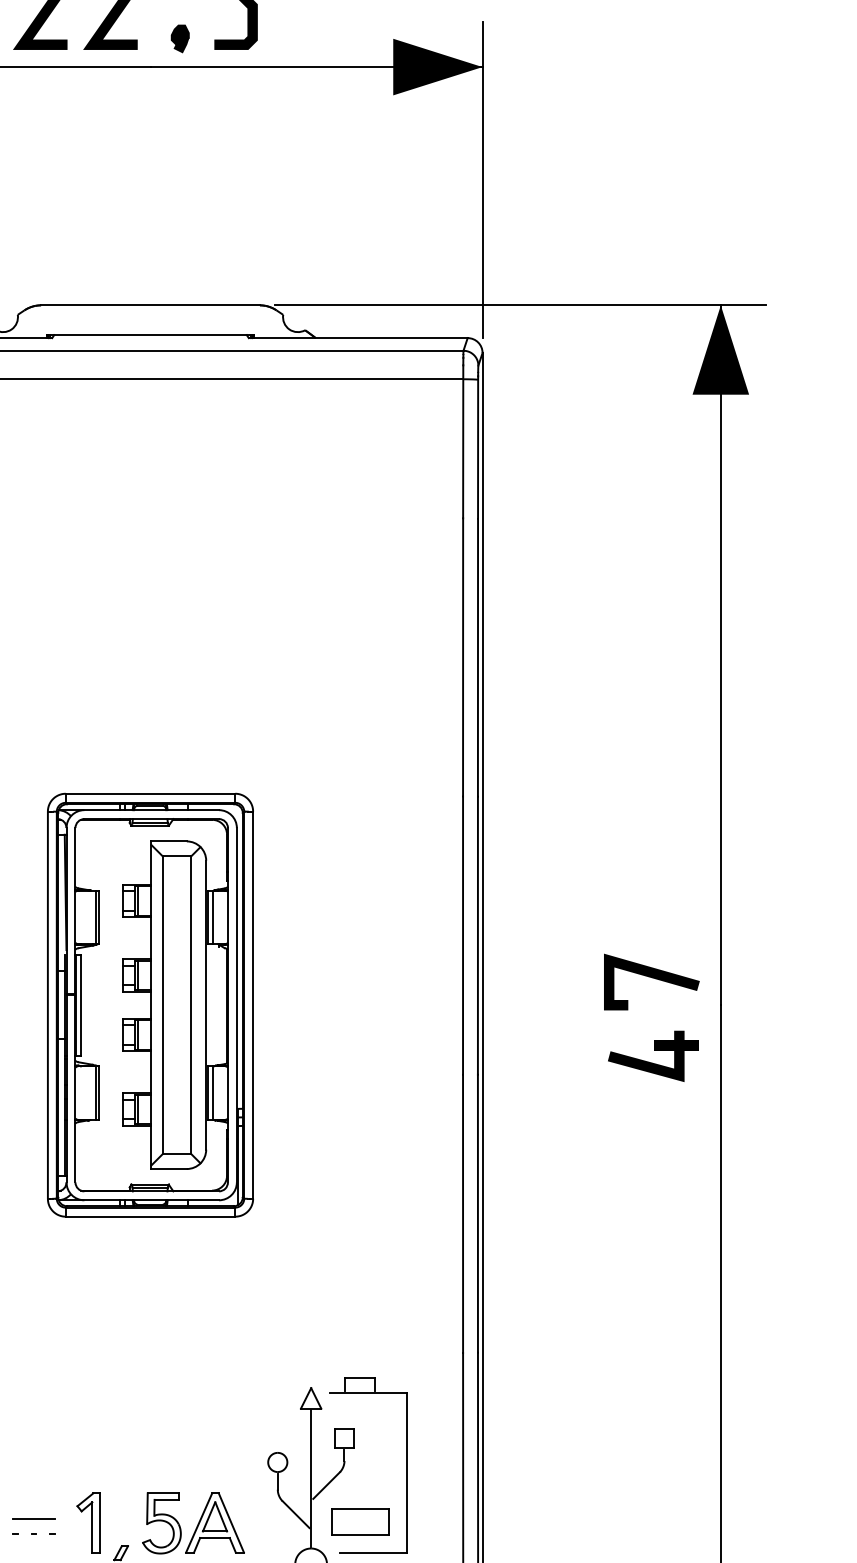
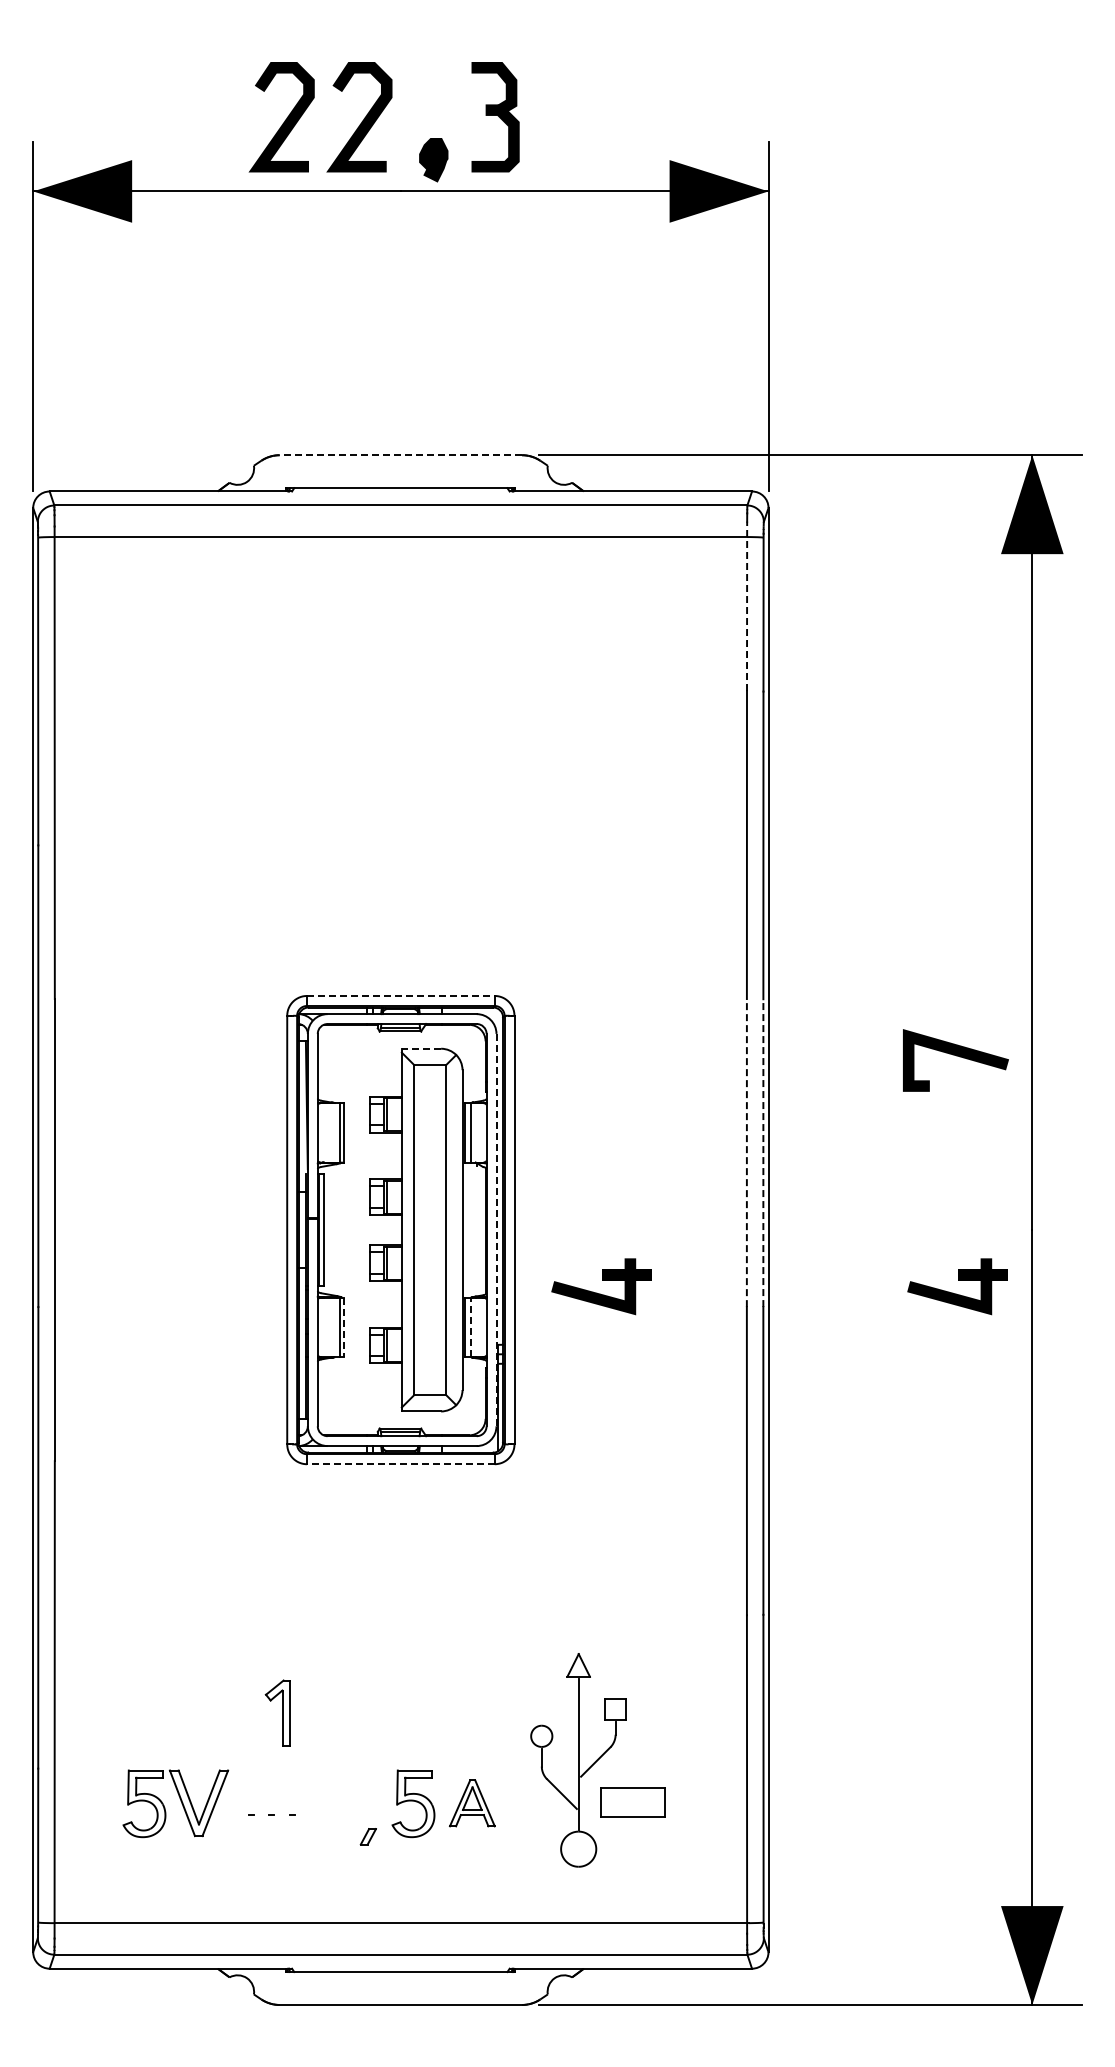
part: (179, 39) -> (433, 160), size x1.4
line: (150, 305) -> (400, 455), solid -> dashed
line: (463, 441) -> (747, 606), solid -> dashed
line: (150, 793) -> (400, 995), solid -> dashed
line: (169, 841) -> (421, 1048), solid -> dashed
line: (462, 935) -> (746, 1152), solid -> dashed
line: (478, 936) -> (763, 1153), solid -> dashed
line: (652, 978) -> (956, 1056), moved
line: (236, 1005) -> (496, 1230), solid -> dashed
part: (332, 1050) -> (602, 1280), added
line: (99, 1093) -> (344, 1327), solid -> dashed
line: (213, 1093) -> (470, 1327), solid -> dashed
line: (150, 1216) -> (400, 1464), solid -> dashed
part: (405, 1465) -> (683, 1739), removed
line: (33, 1518) -> (271, 1798), removed
part: (87, 1522) -> (277, 1712), moved
part: (215, 1523) -> (472, 1803), size x0.7

